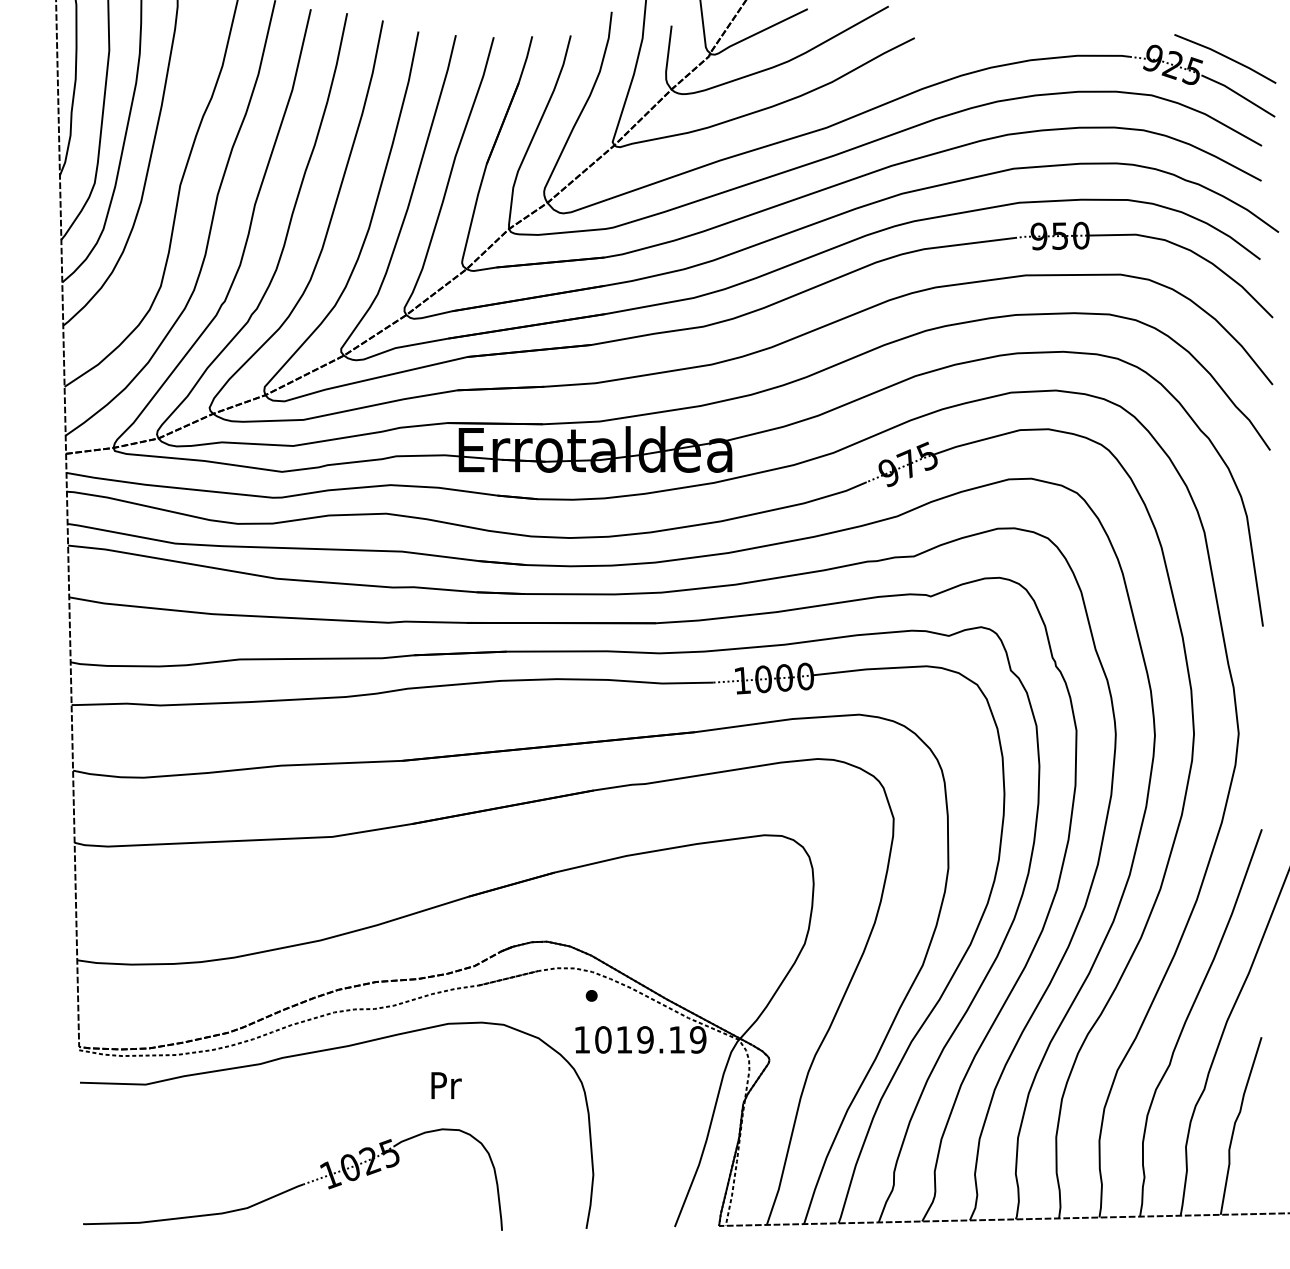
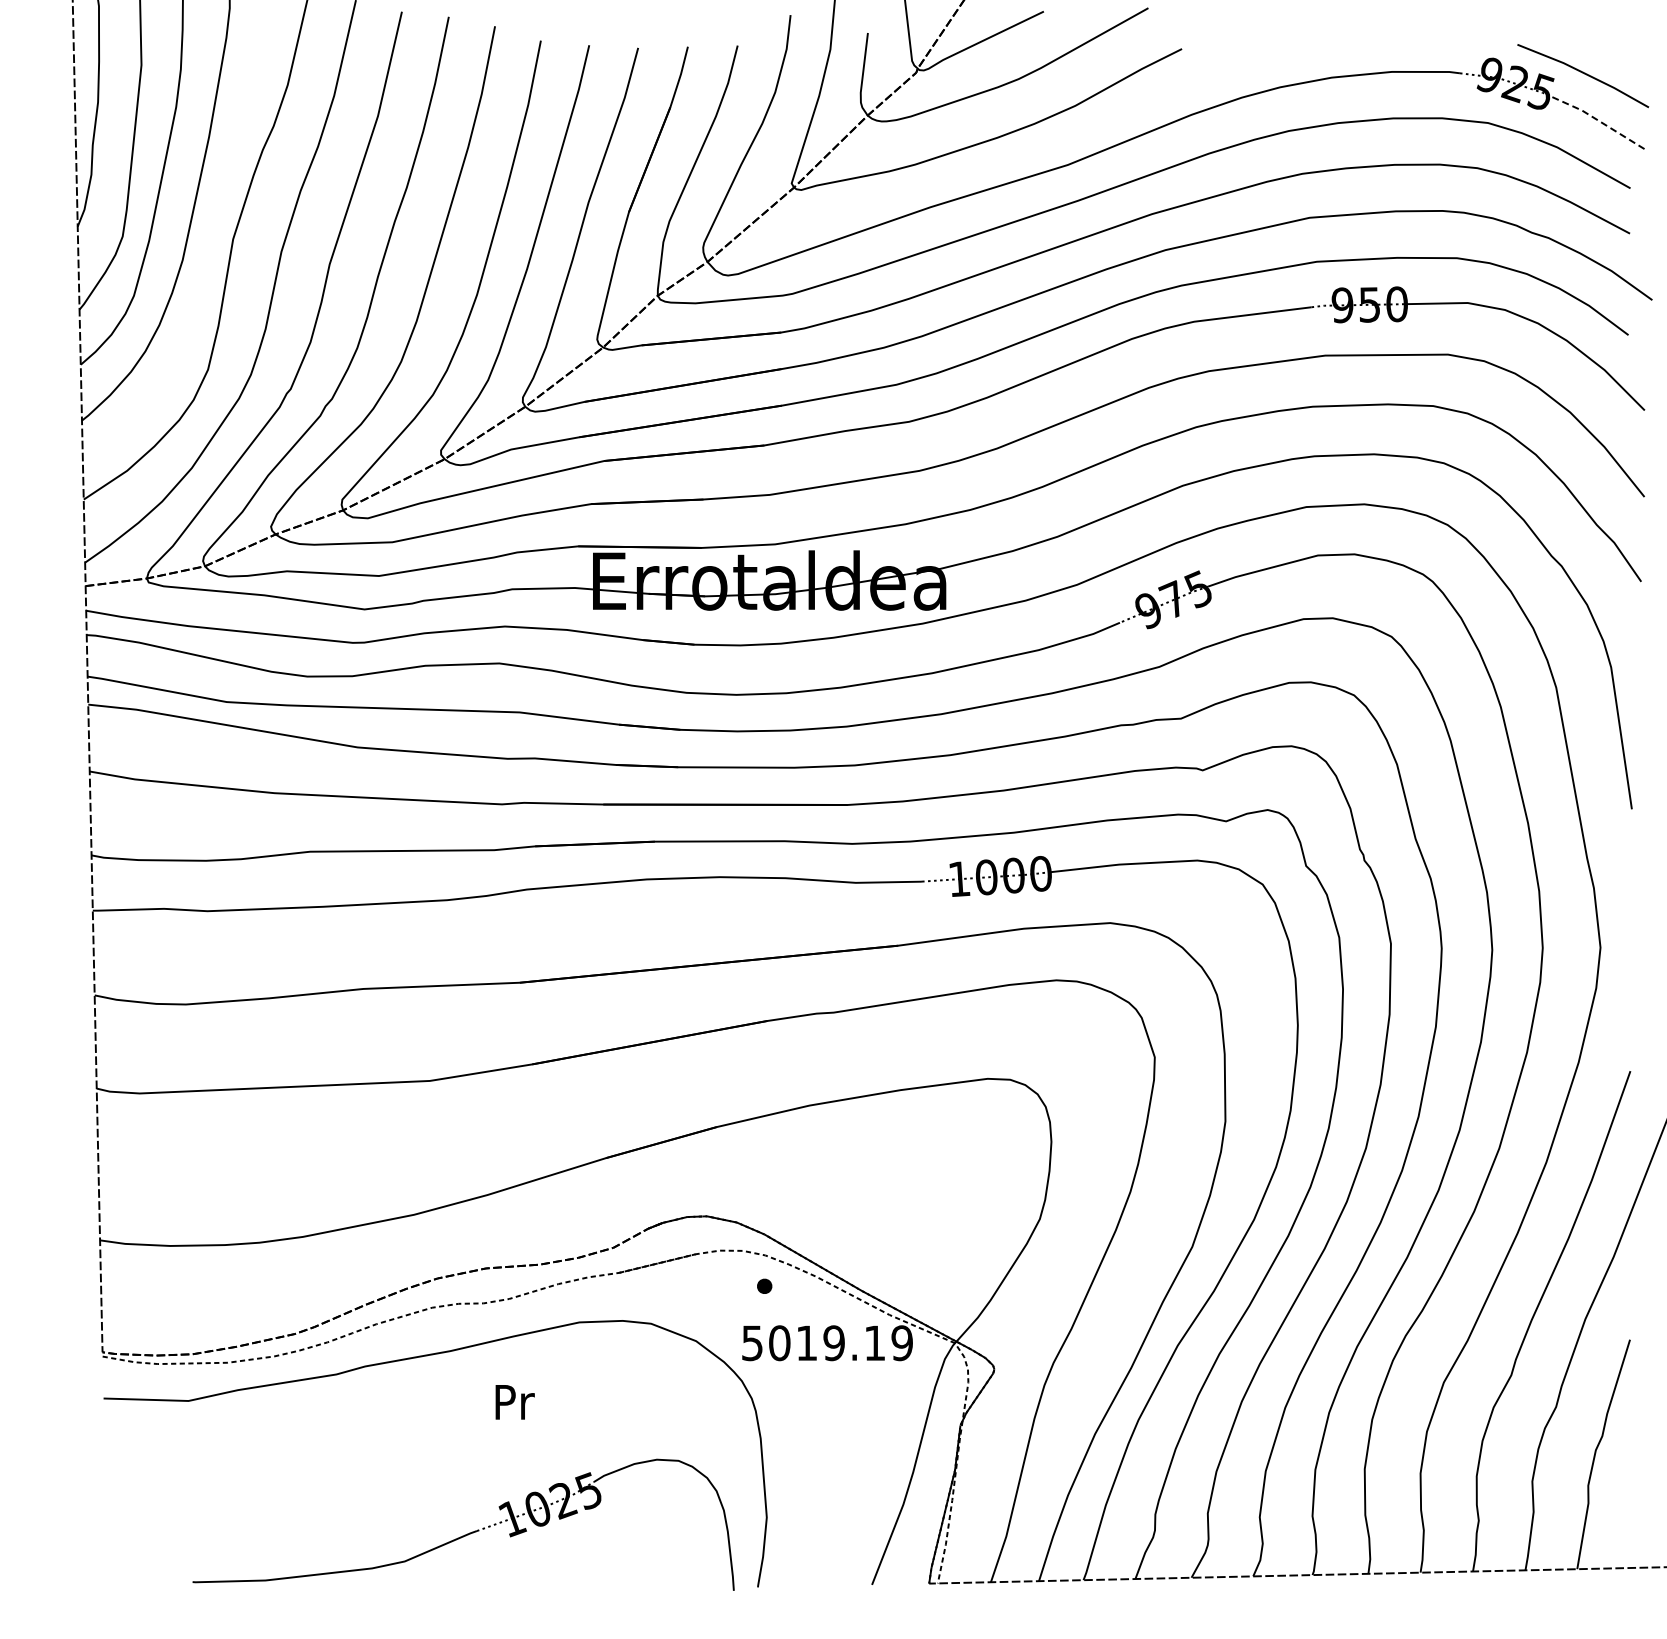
line: (1238, 94) -> (1600, 122), solid -> dashed
text: (582, 1040) -> (752, 1343), 1019.19 -> 5019.19
text: (446, 1085) -> (514, 1402), moved
part: (295, 1186) -> (467, 1533), moved

